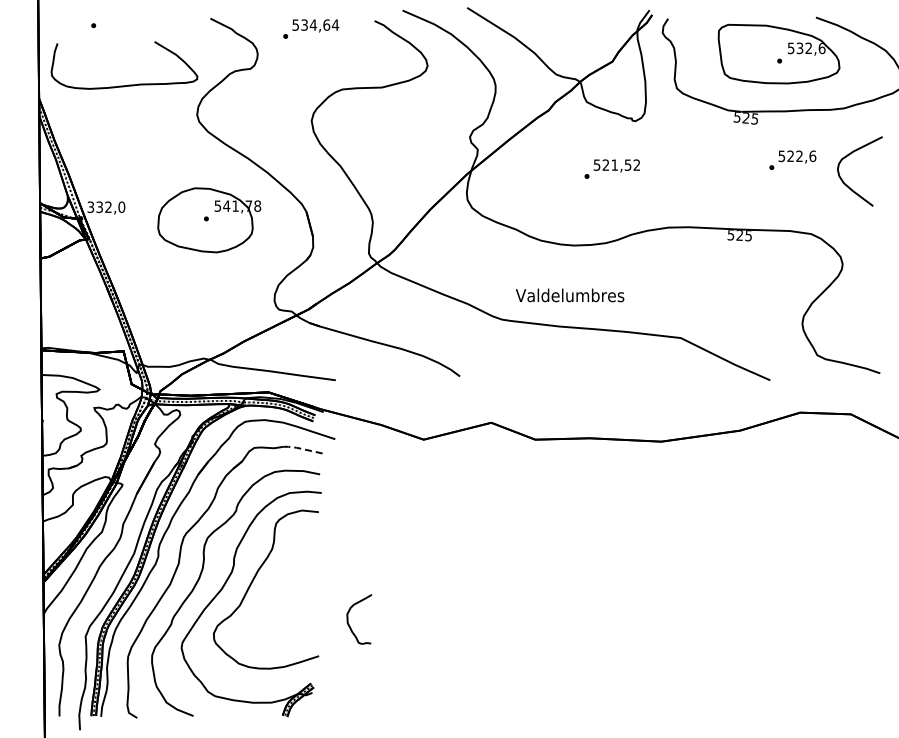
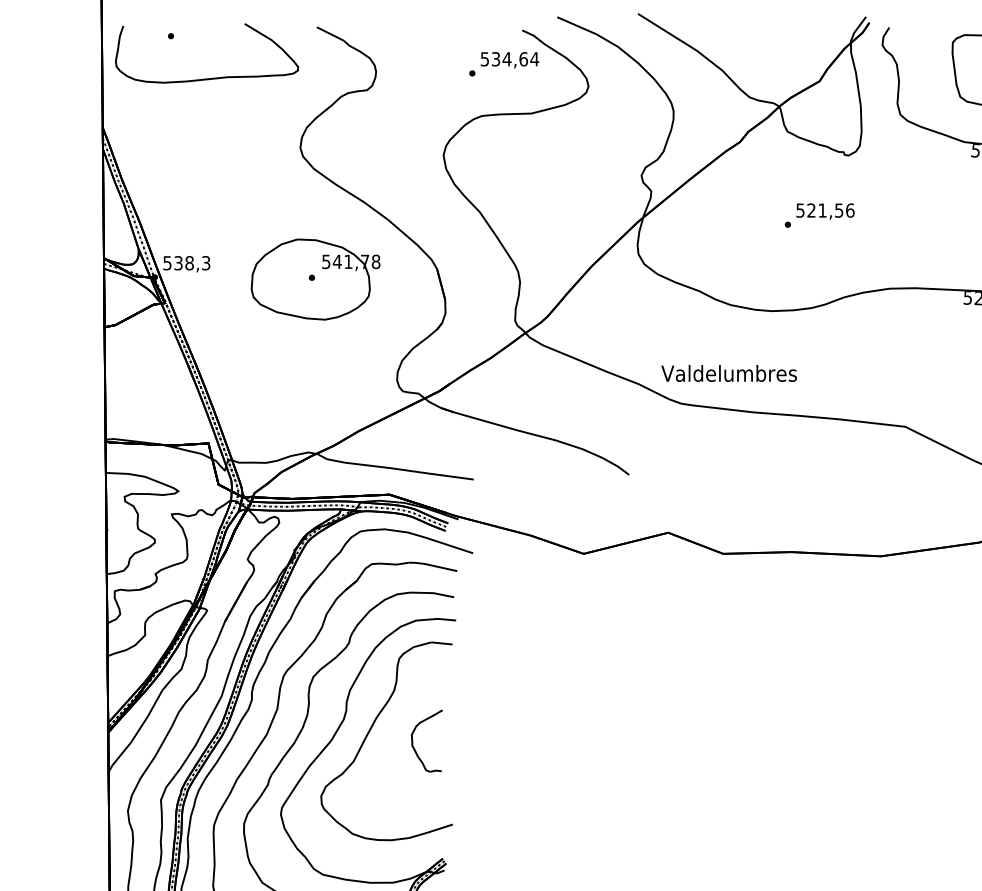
text: (311, 28) -> (504, 63), moved
curve: (128, 84) -> (212, 77), moved
text: (636, 164) -> (849, 209), 521,52 -> 521,56
text: (106, 207) -> (187, 263), 332,0 -> 538,3
text: (569, 295) -> (728, 373), moved
line: (301, 448) -> (430, 564), dashed -> solid
part: (348, 619) -> (413, 741), moved

